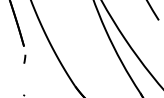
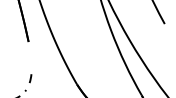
curve: (24, 59) -> (30, 78), moved

